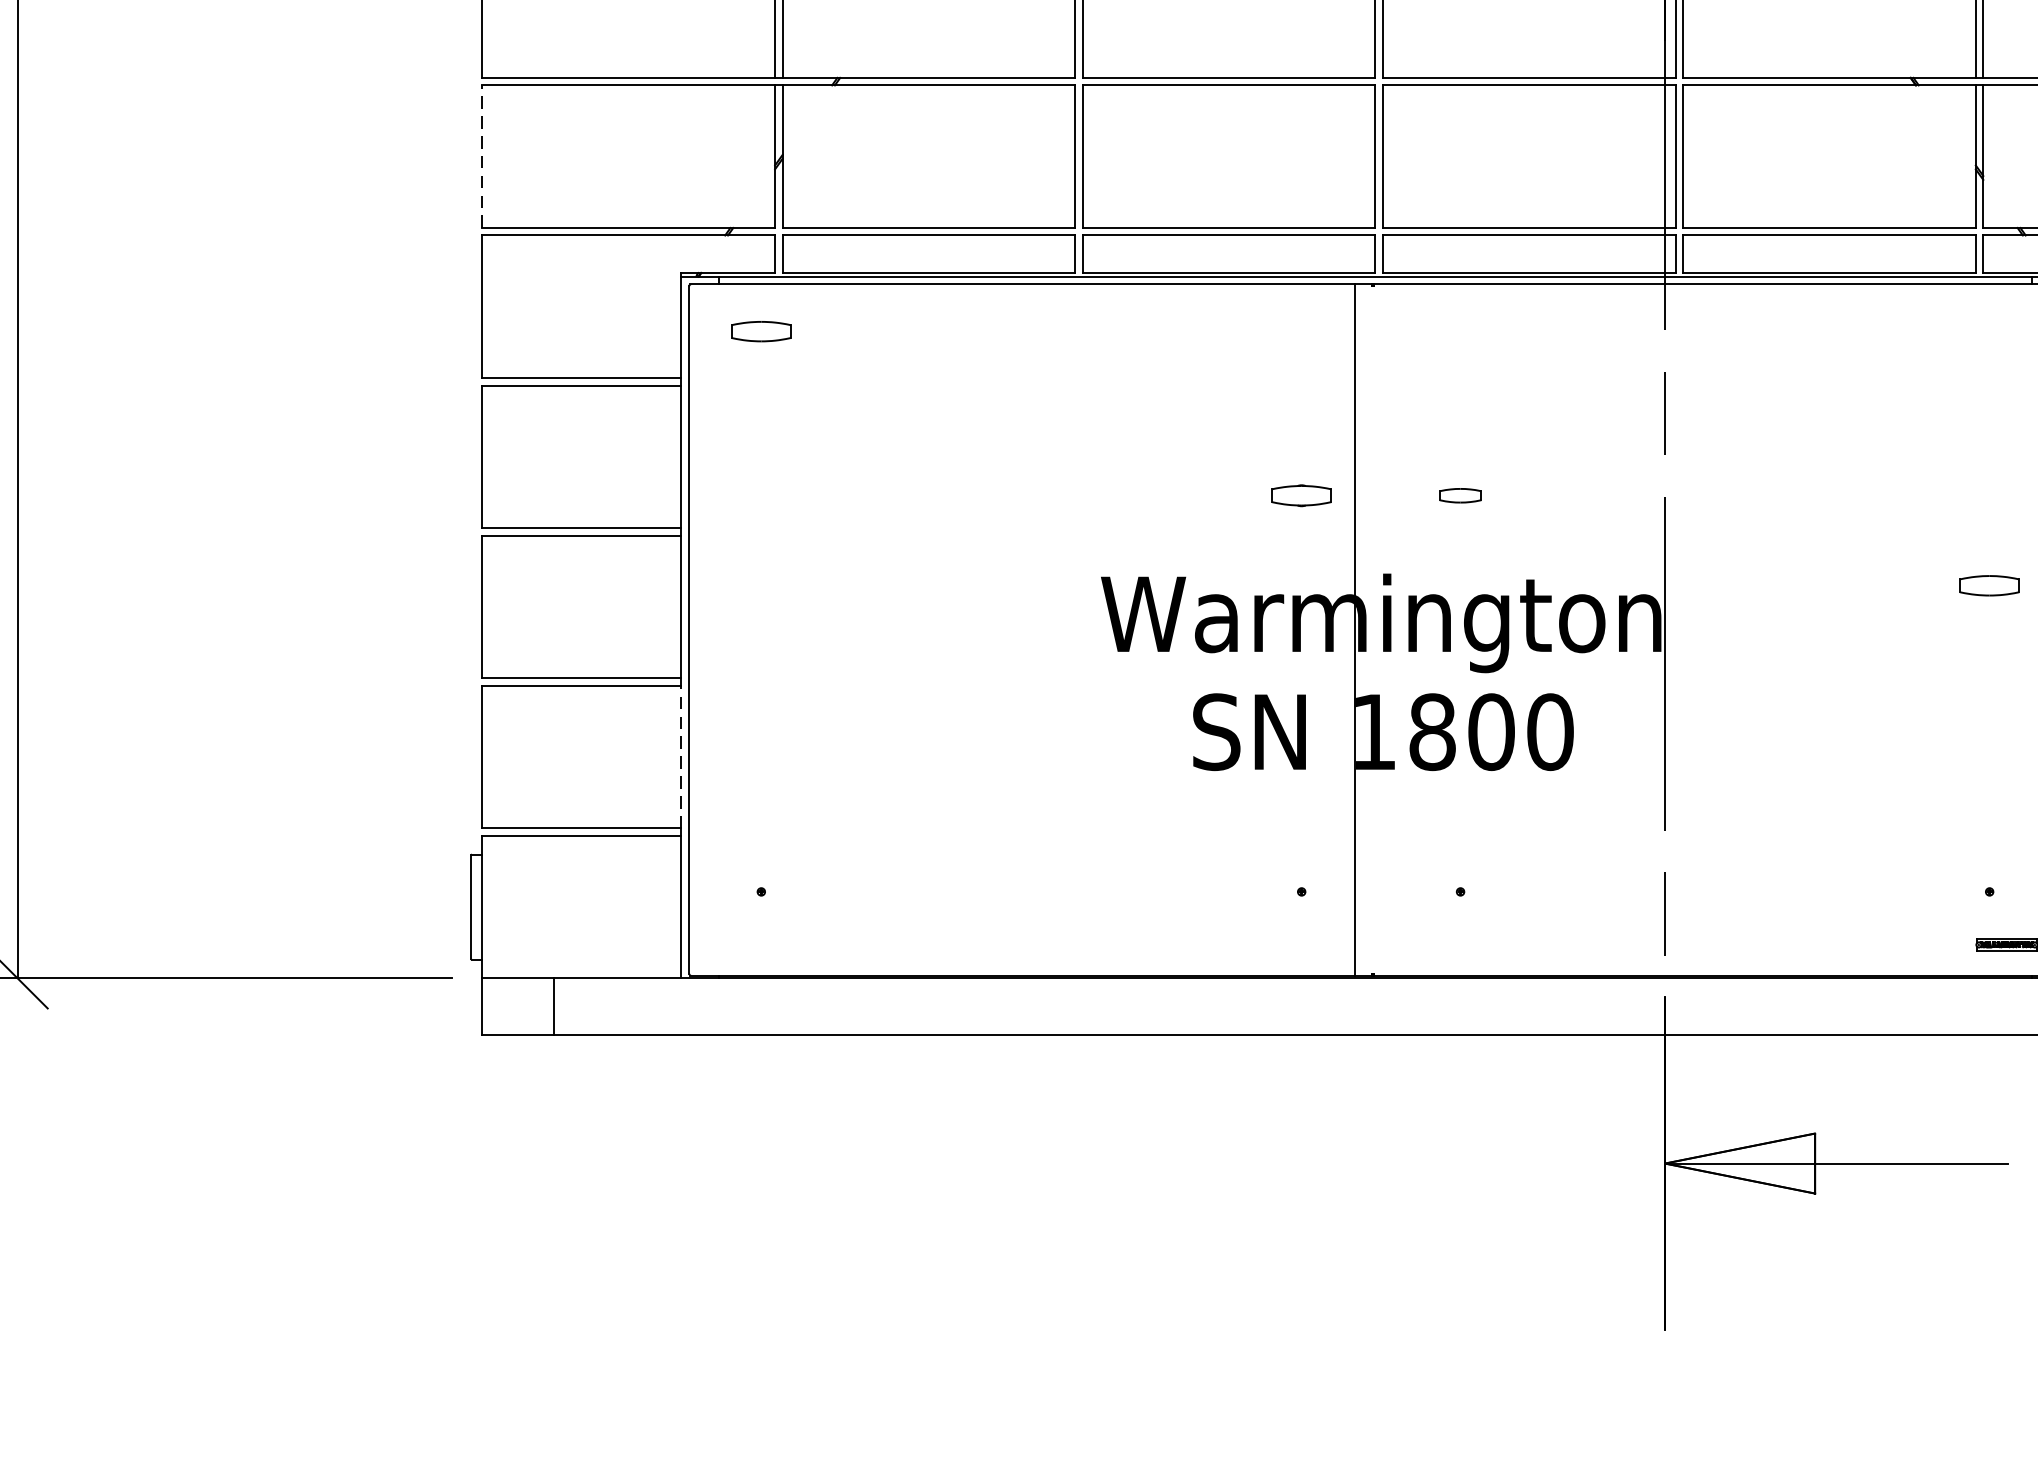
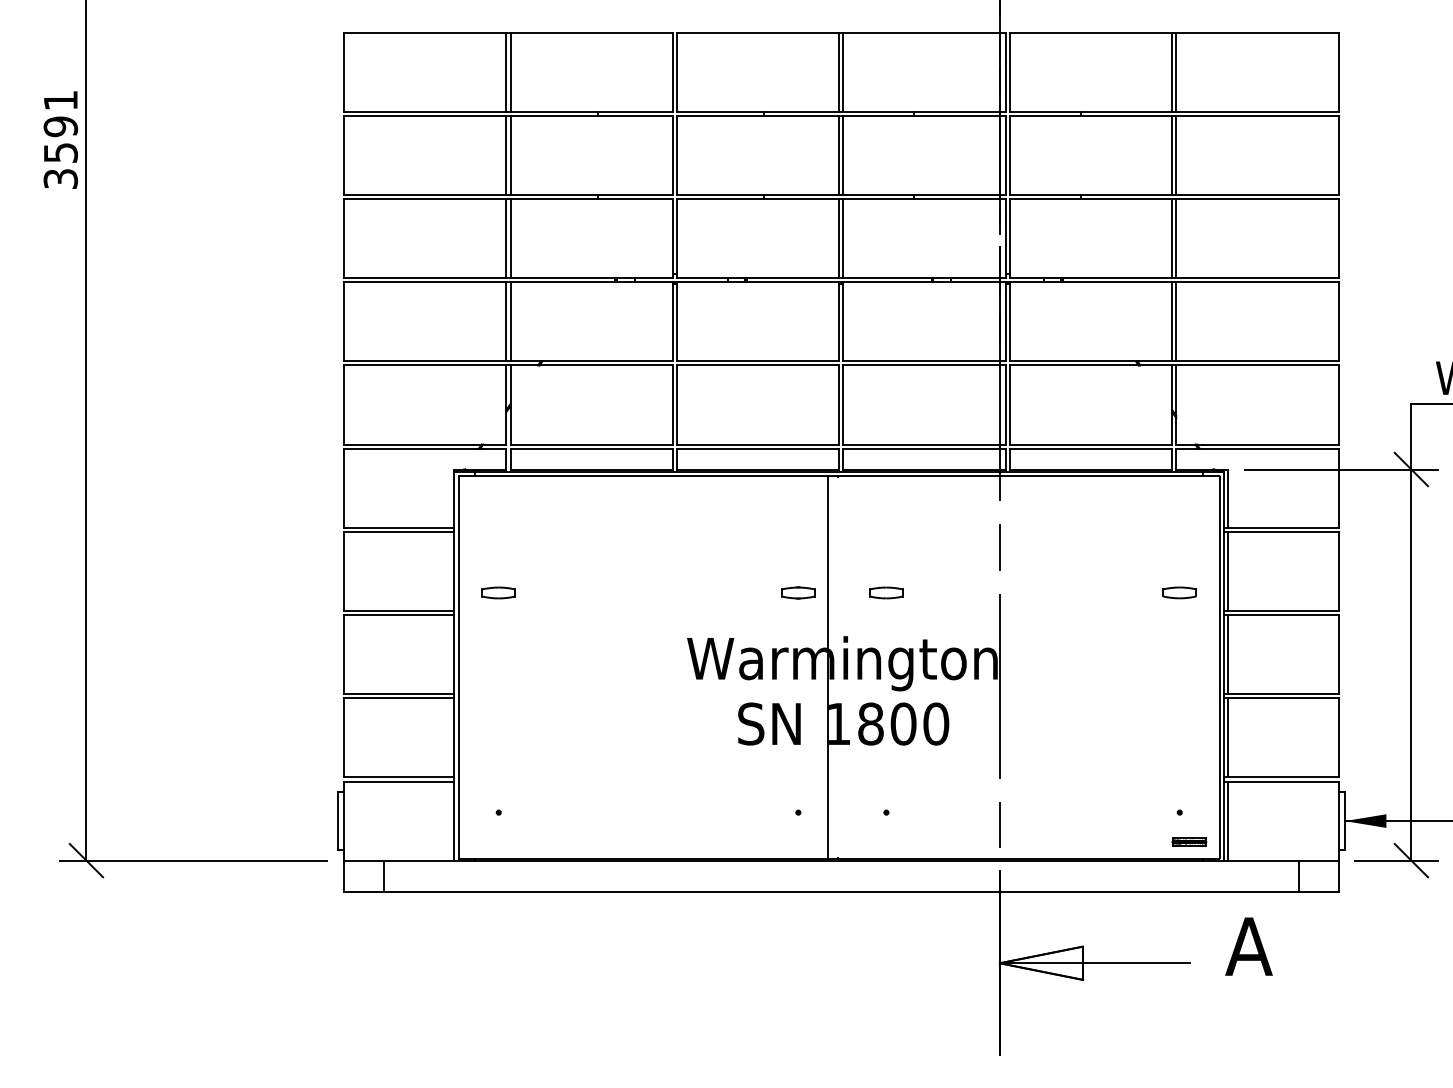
line: (483, 157) -> (344, 405), dashed -> solid
part: (760, 330) -> (498, 592), moved
part: (1460, 494) -> (886, 592), size x1.43
part: (1989, 585) -> (1179, 592), moved
line: (681, 756) -> (454, 737), dashed -> solid

